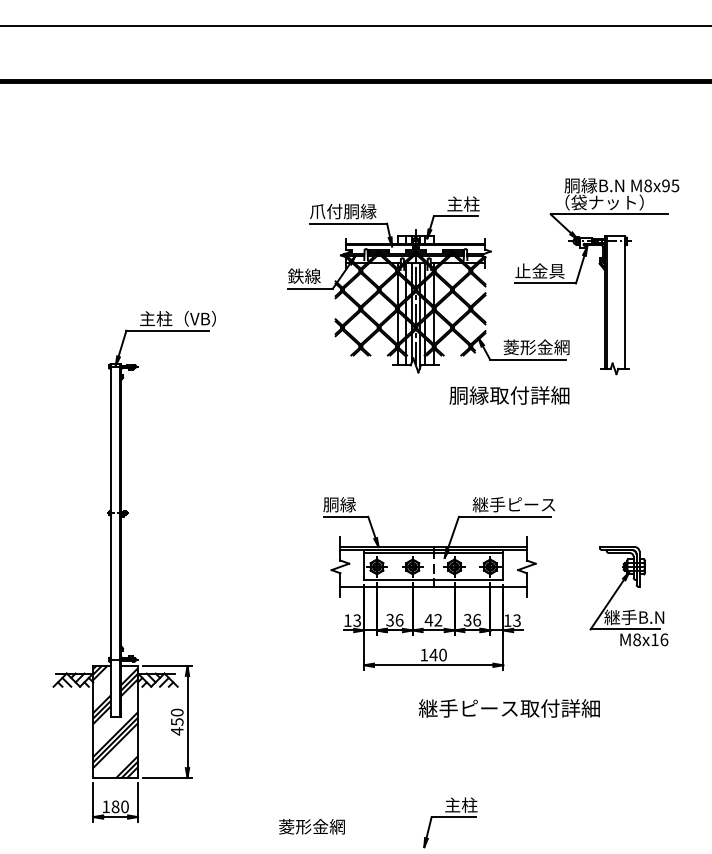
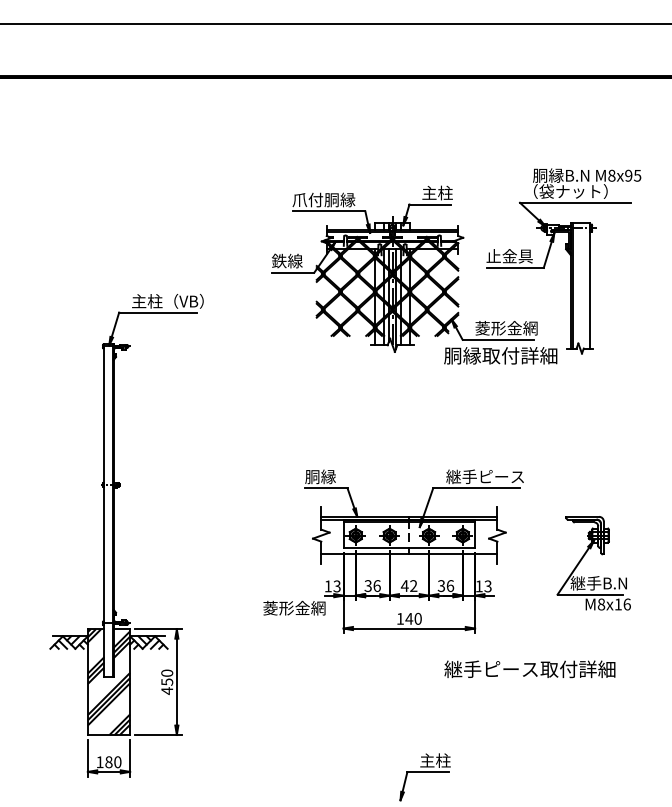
text: (509, 395) -> (500, 355), moved
text: (508, 708) -> (529, 669), moved
text: (311, 826) -> (293, 607), moved

